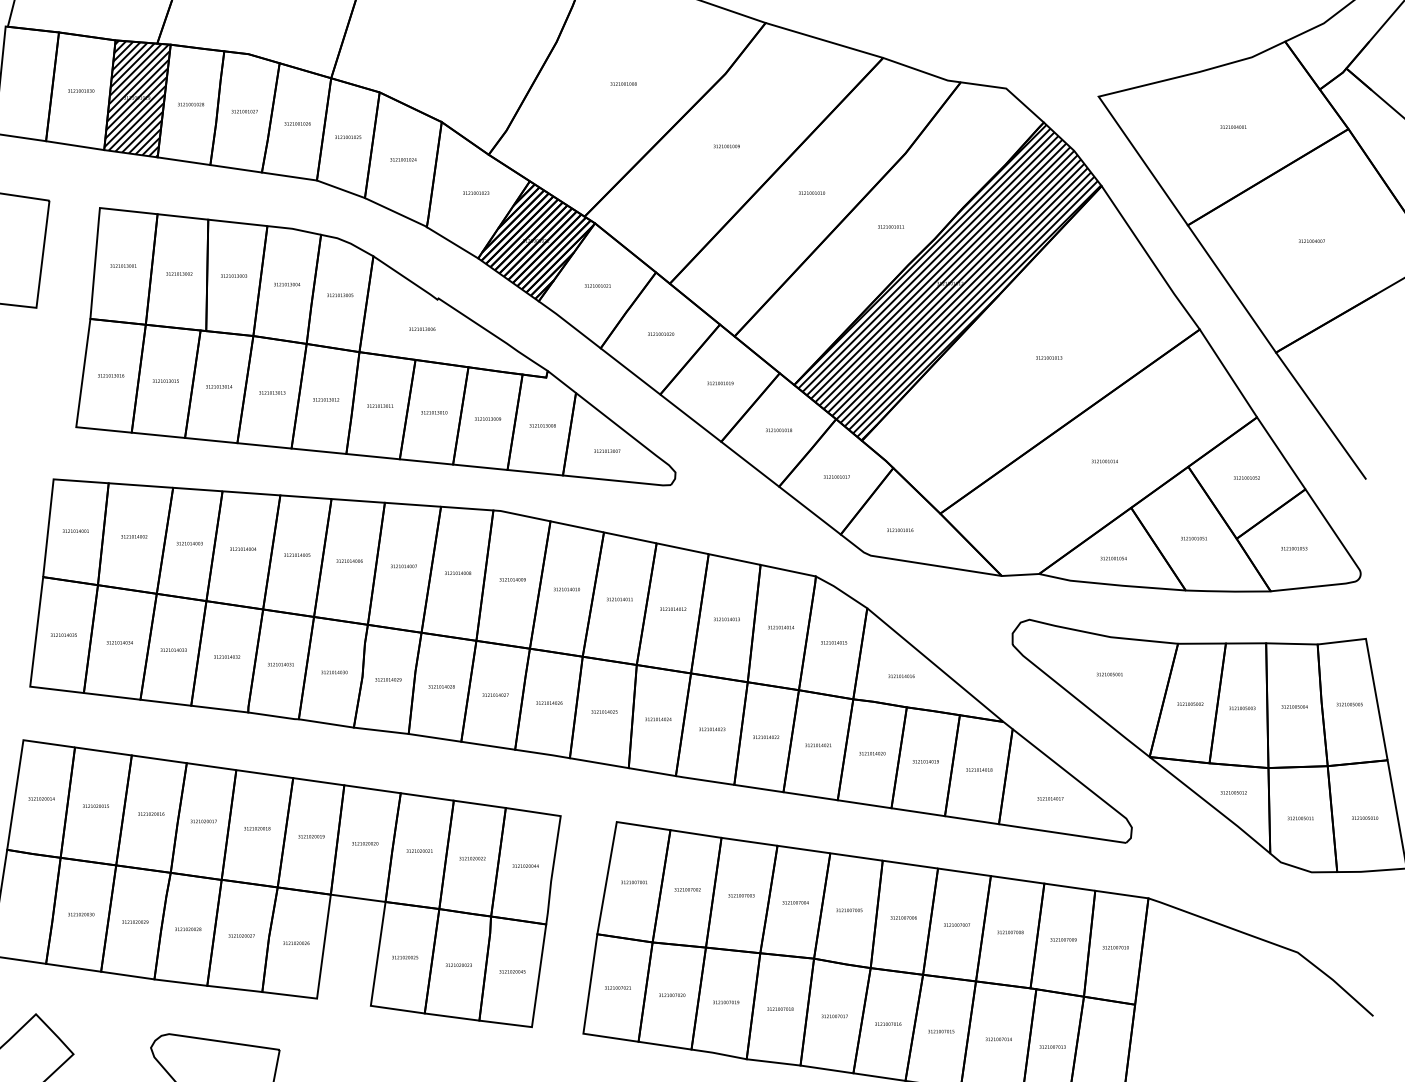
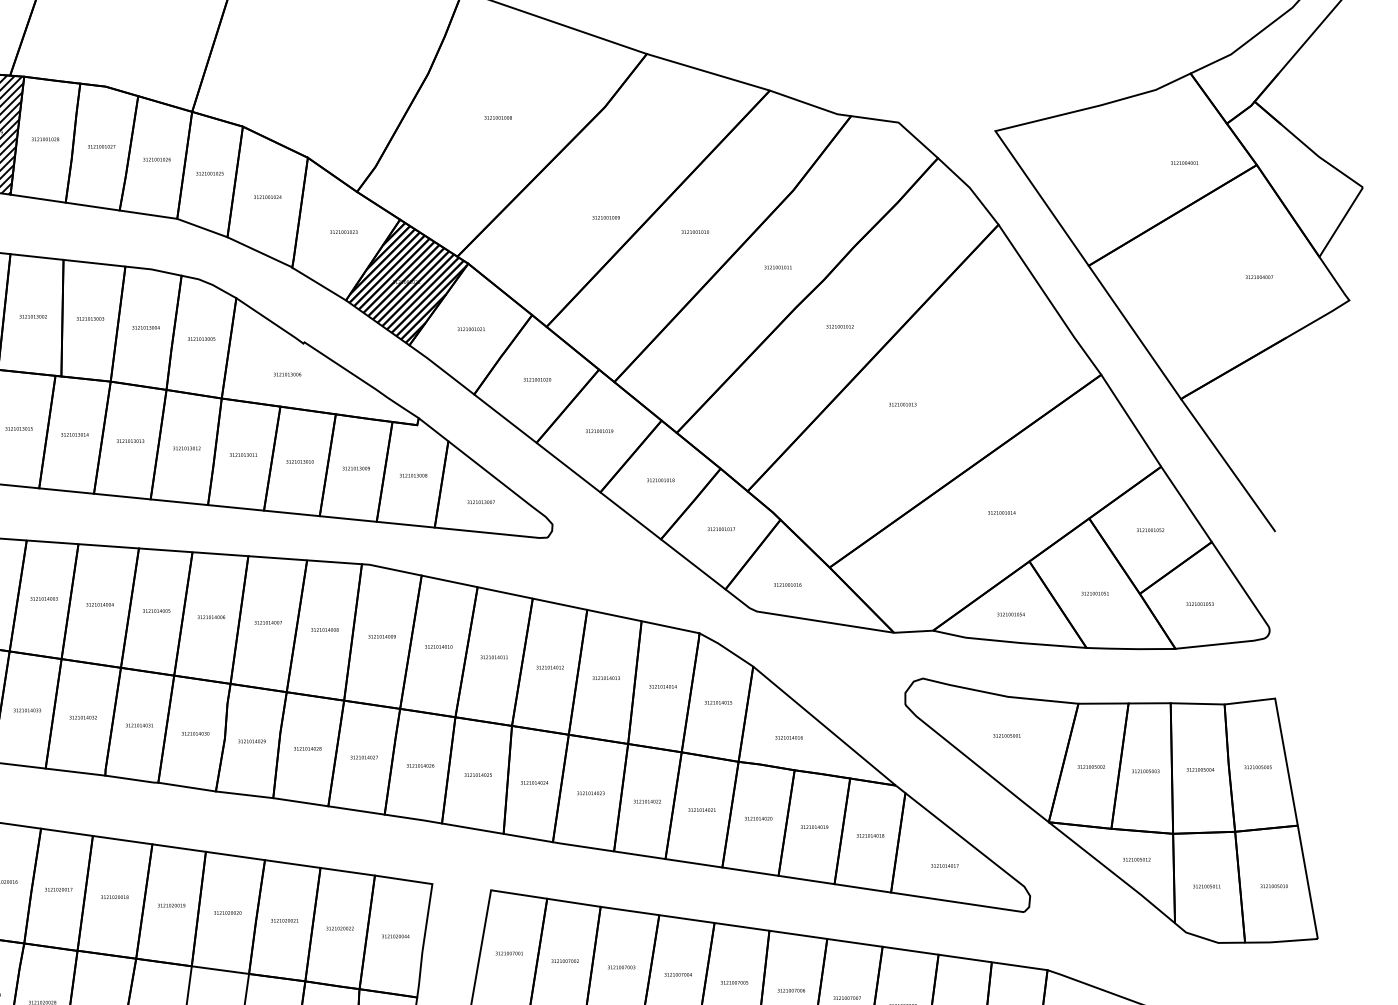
text: (1233, 126) -> (1184, 162), moved
text: (726, 146) -> (605, 217), moved
text: (1311, 240) -> (1258, 276), moved
hatch: (948, 282) -> (838, 325), removed
text: (1049, 357) -> (903, 404), moved

